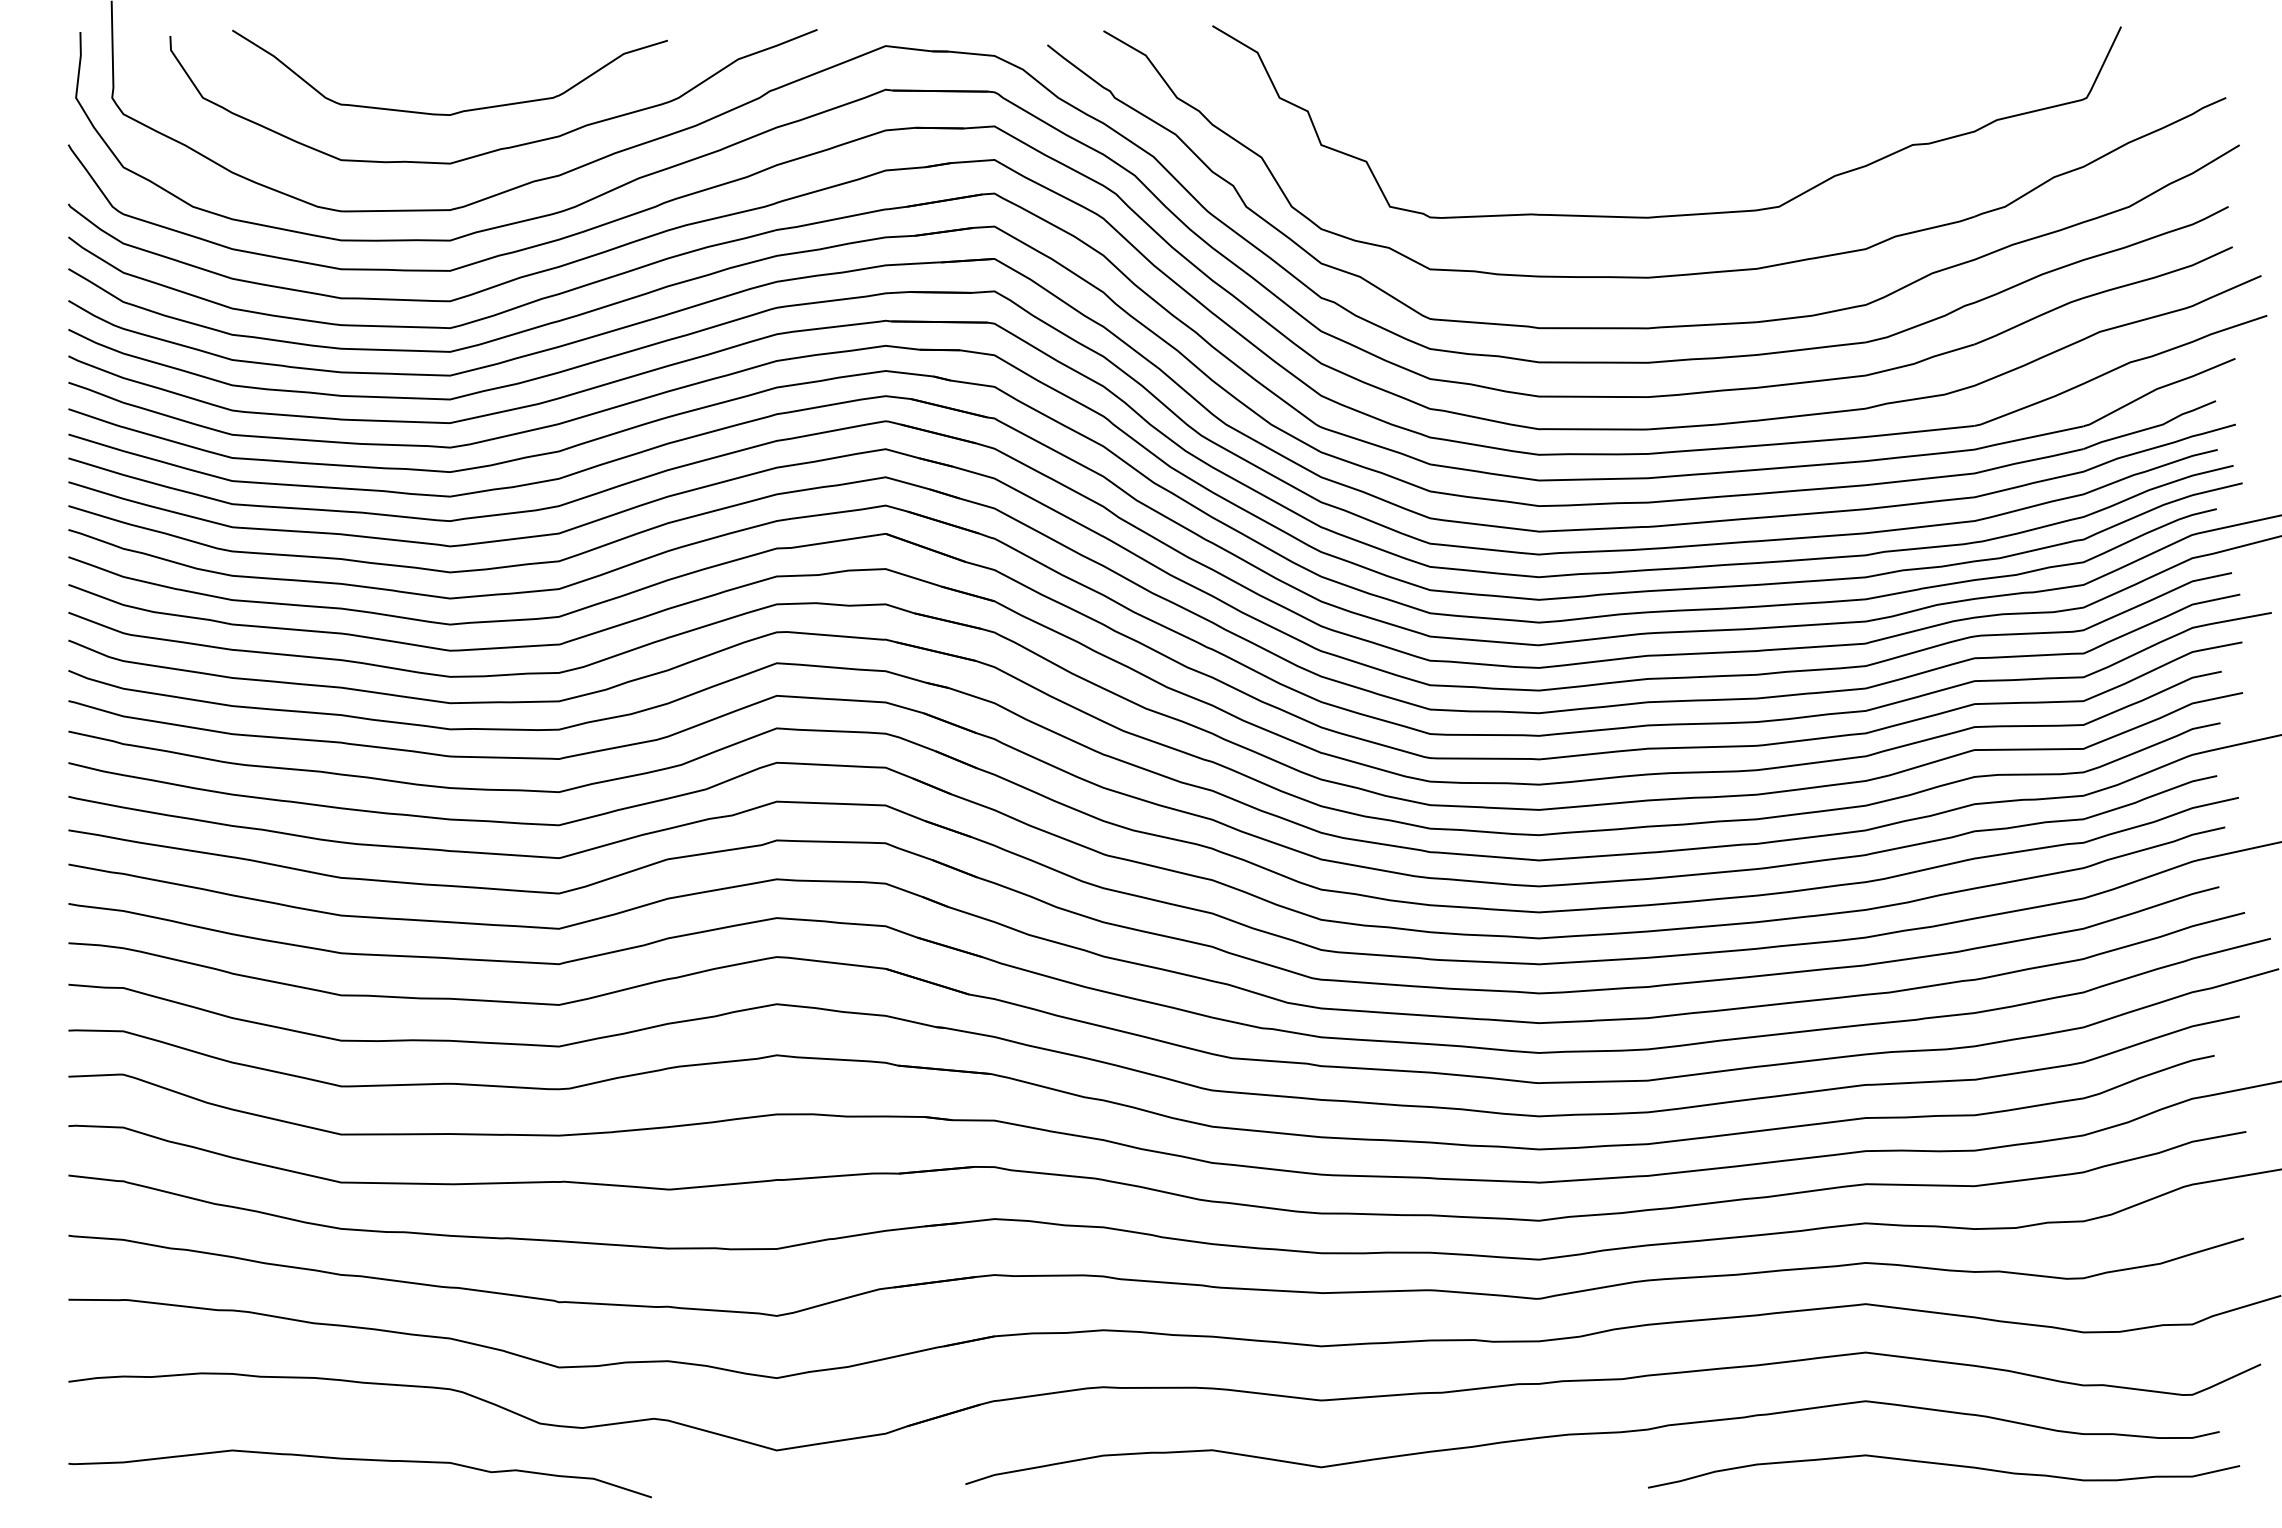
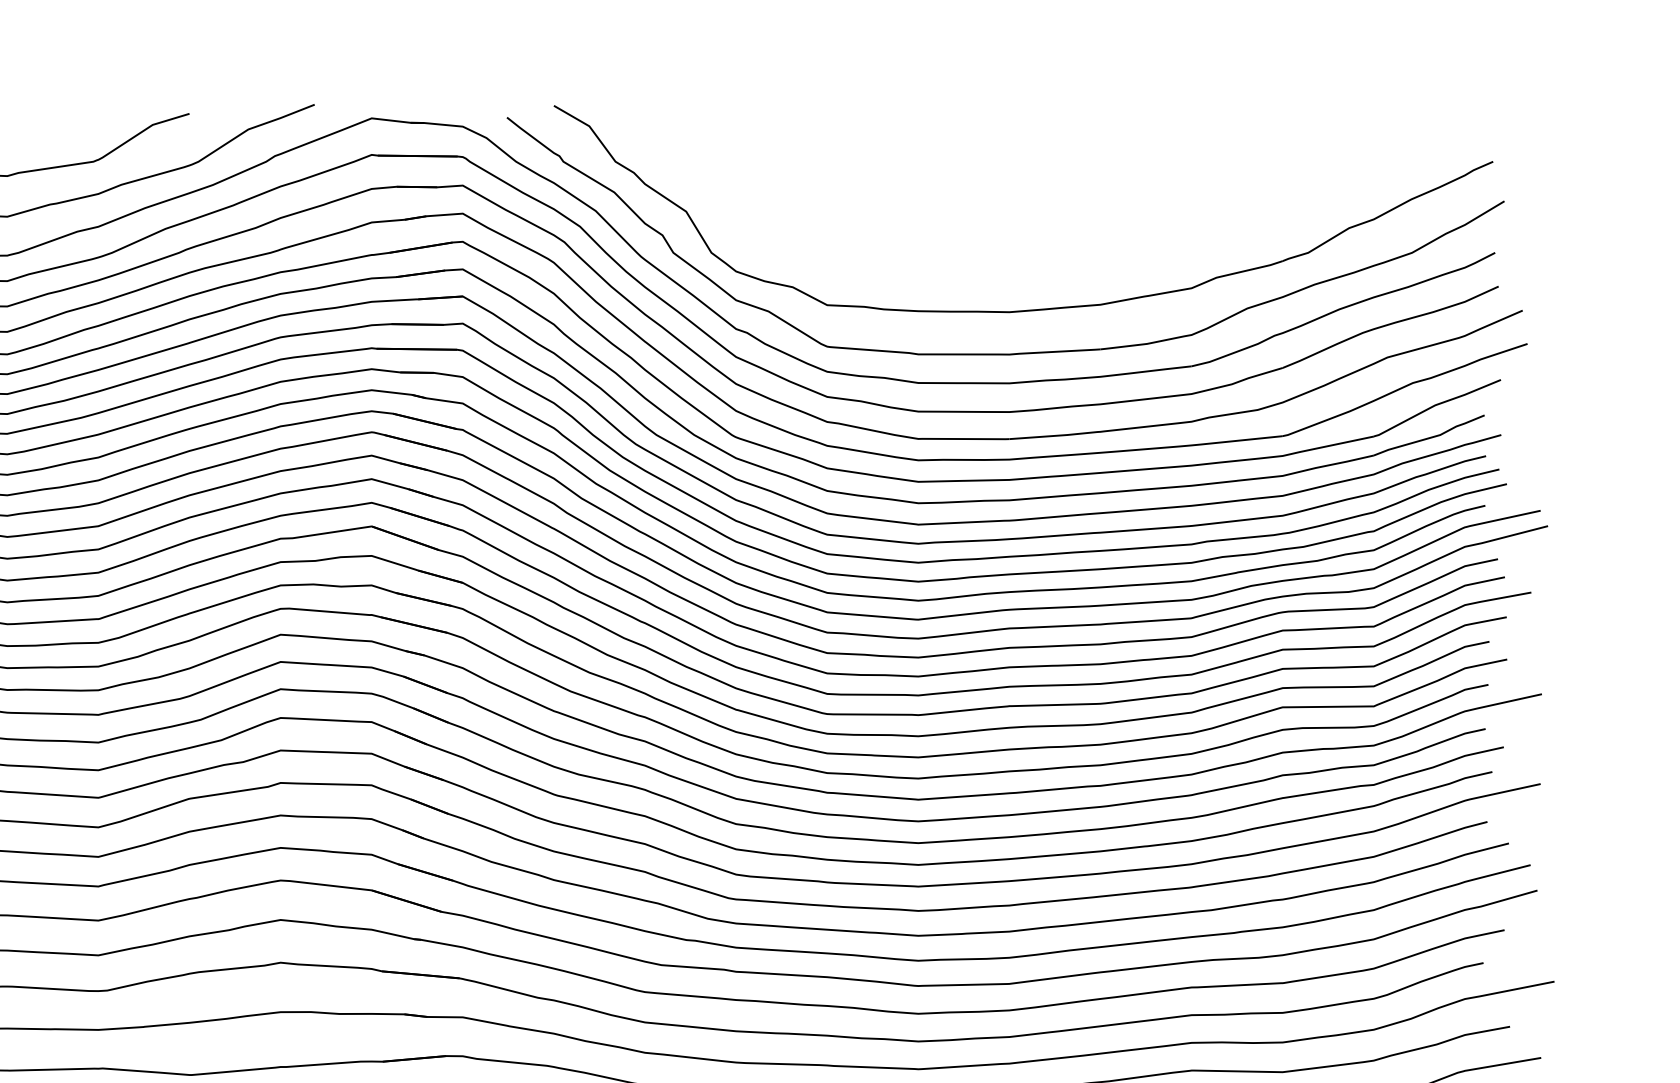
curve: (1674, 214) -> (1031, 259), removed

